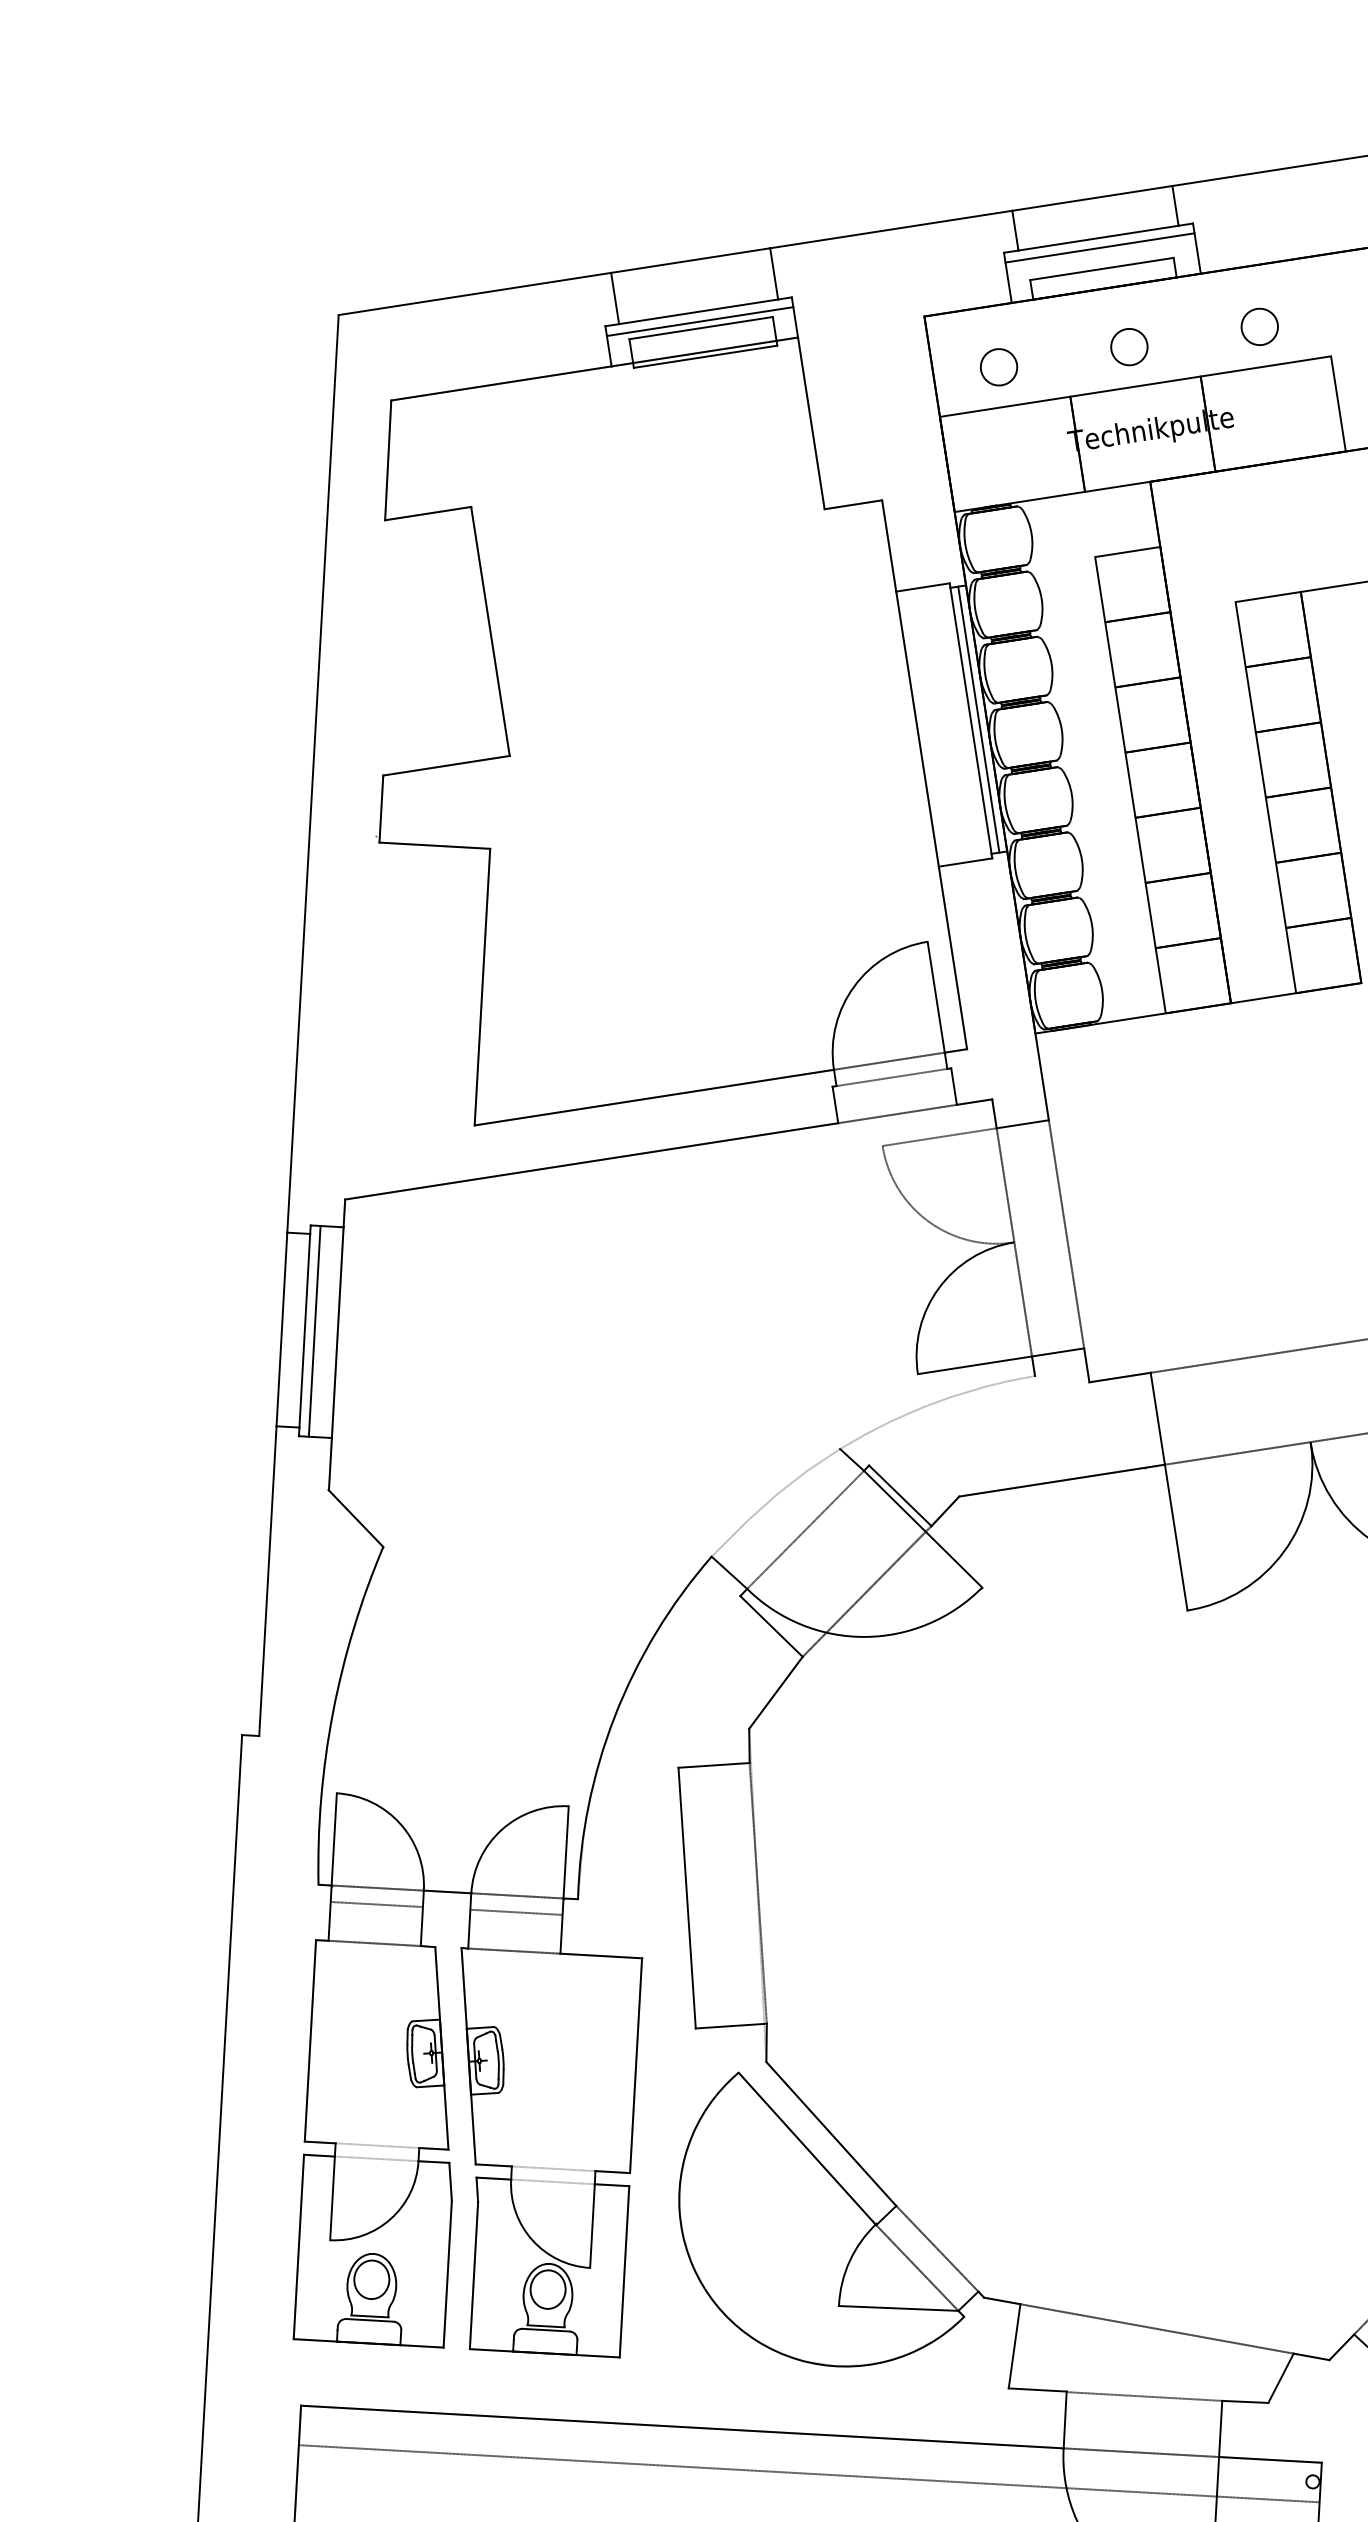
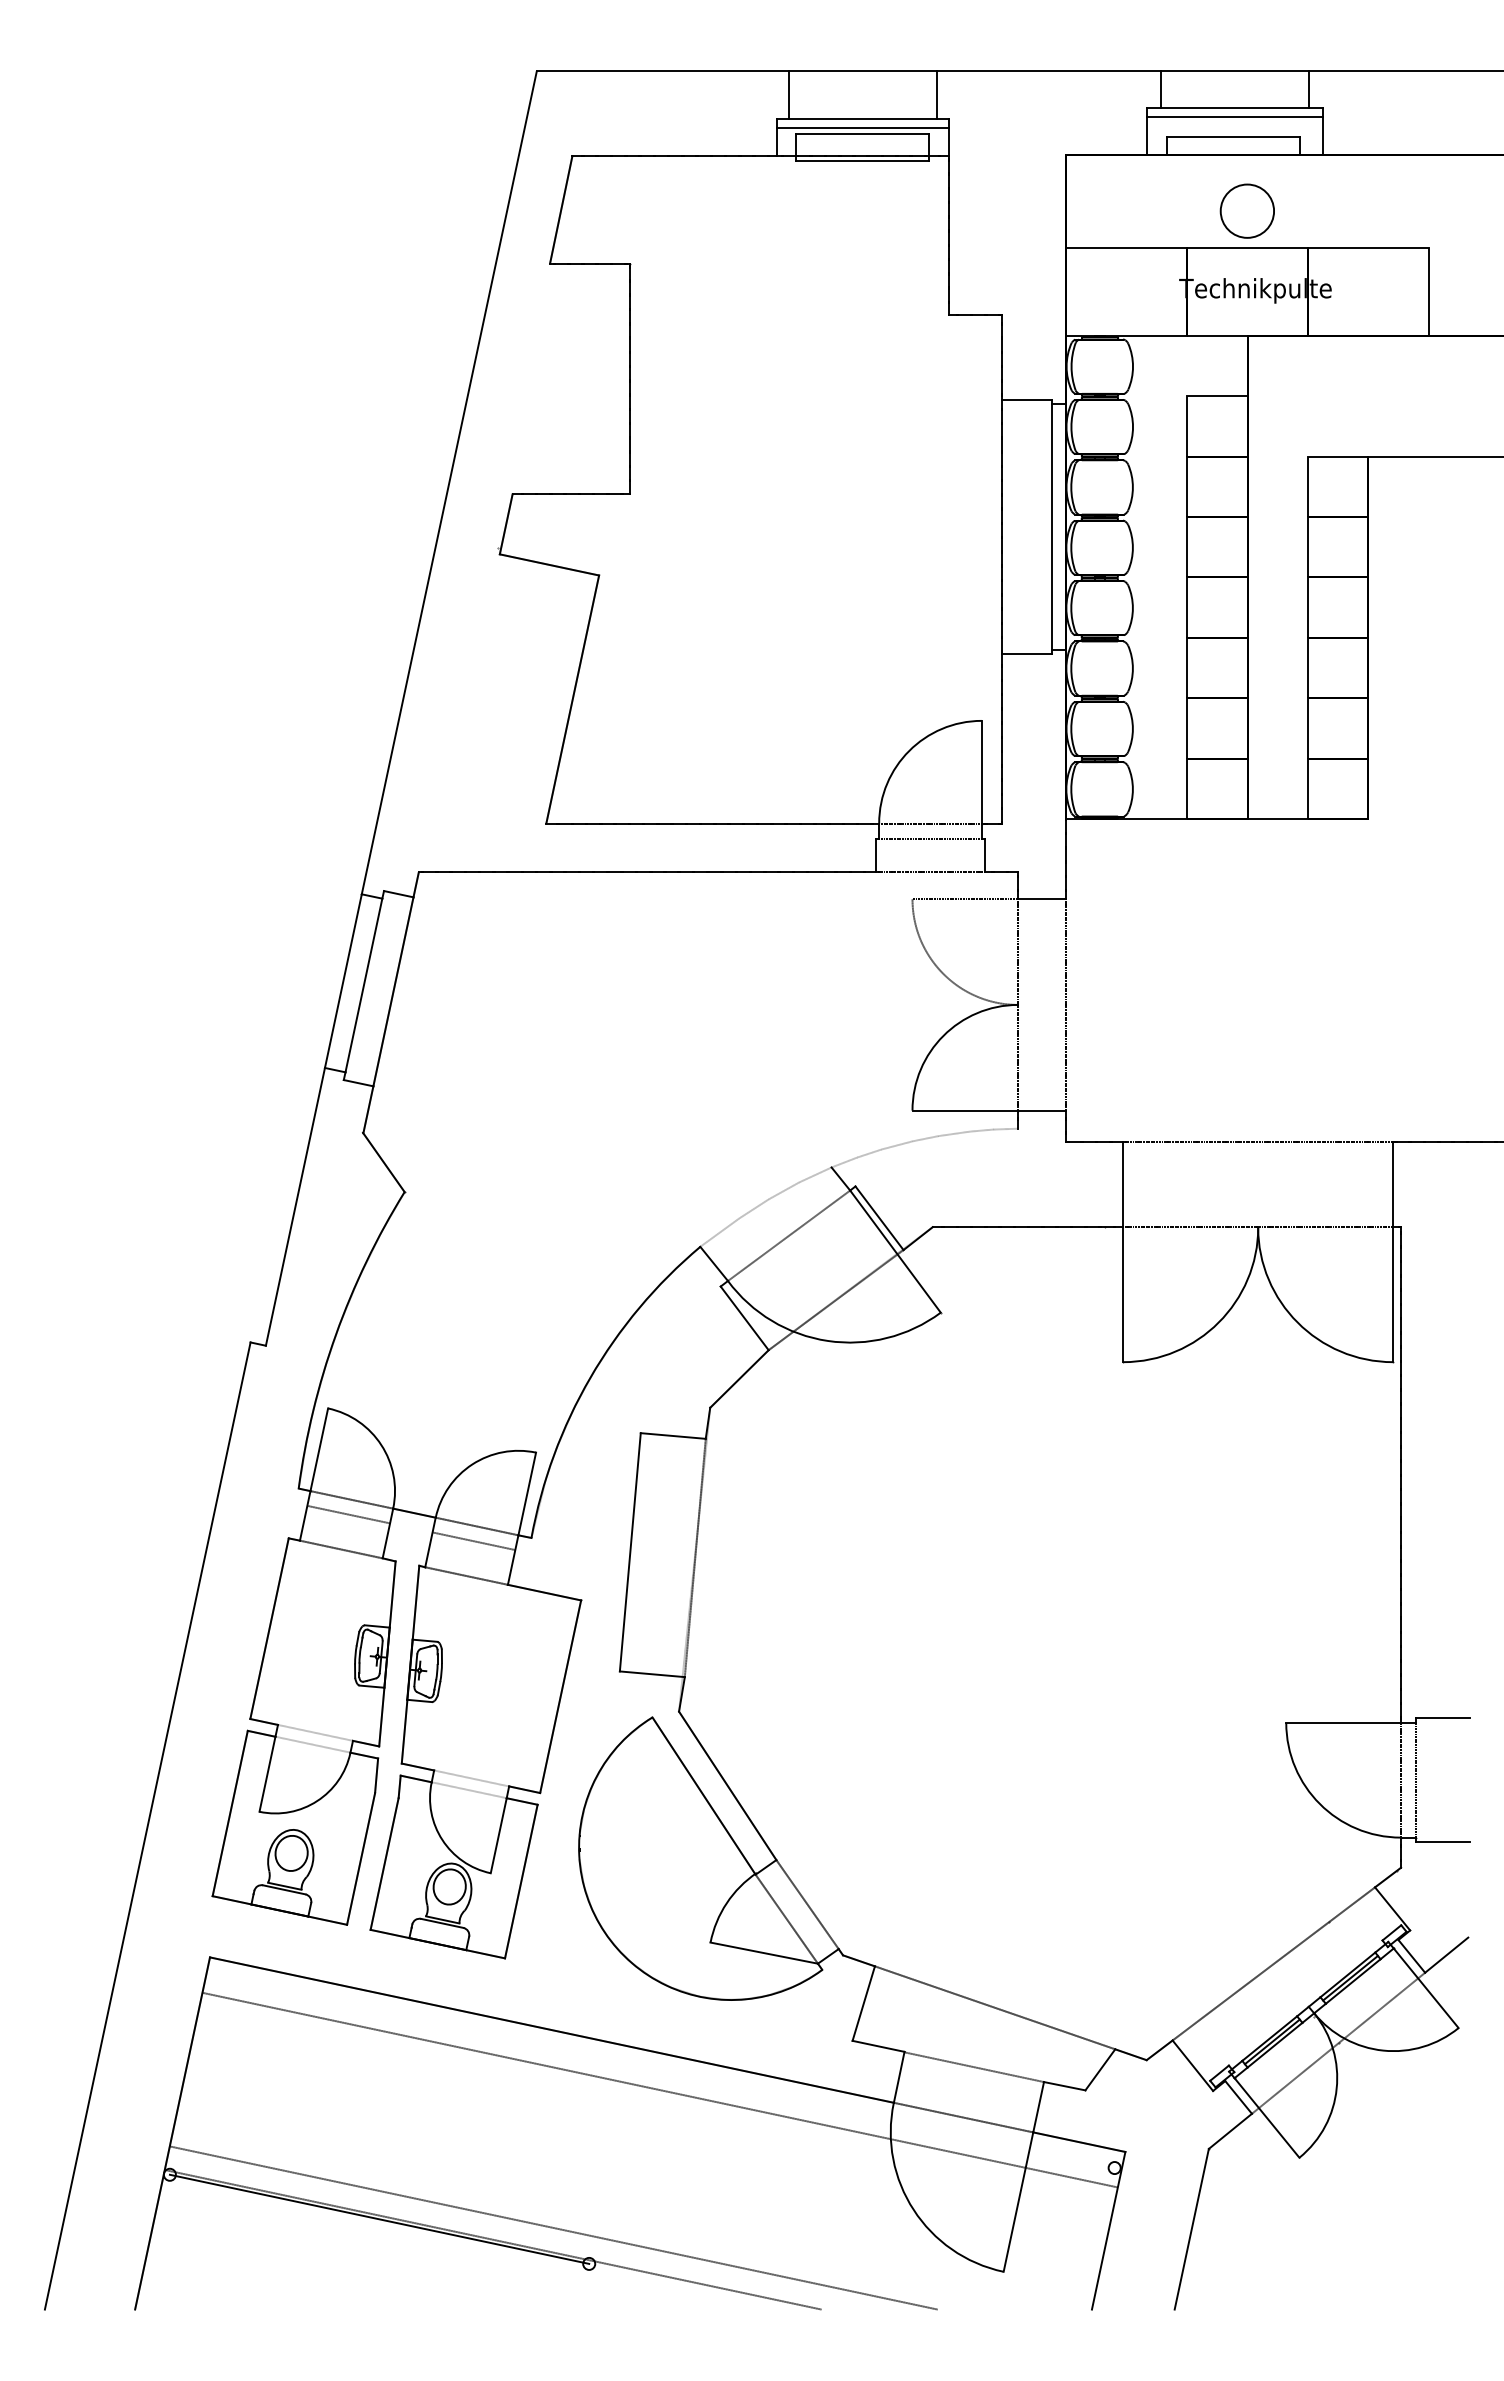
circle: (1258, 326) -> (1367, 210), removed
circle: (1129, 346) -> (1247, 210), size x1.6
circle: (998, 366) -> (1126, 210), removed
line: (979, 719) -> (1059, 526), removed
line: (314, 1330) -> (372, 986), removed

